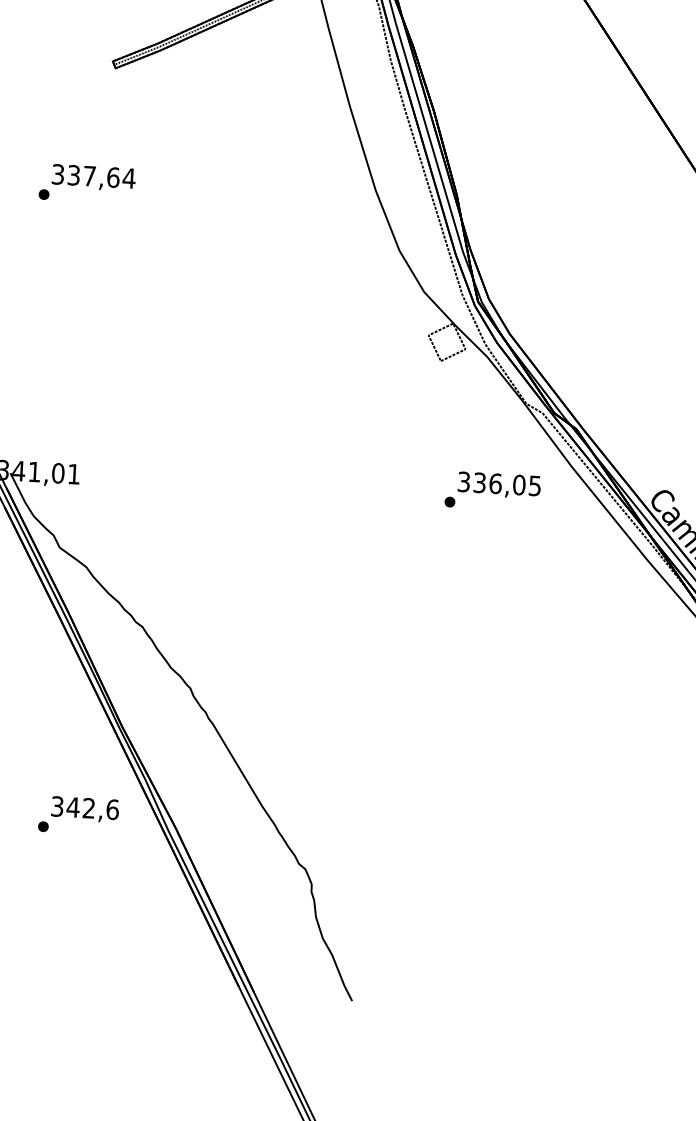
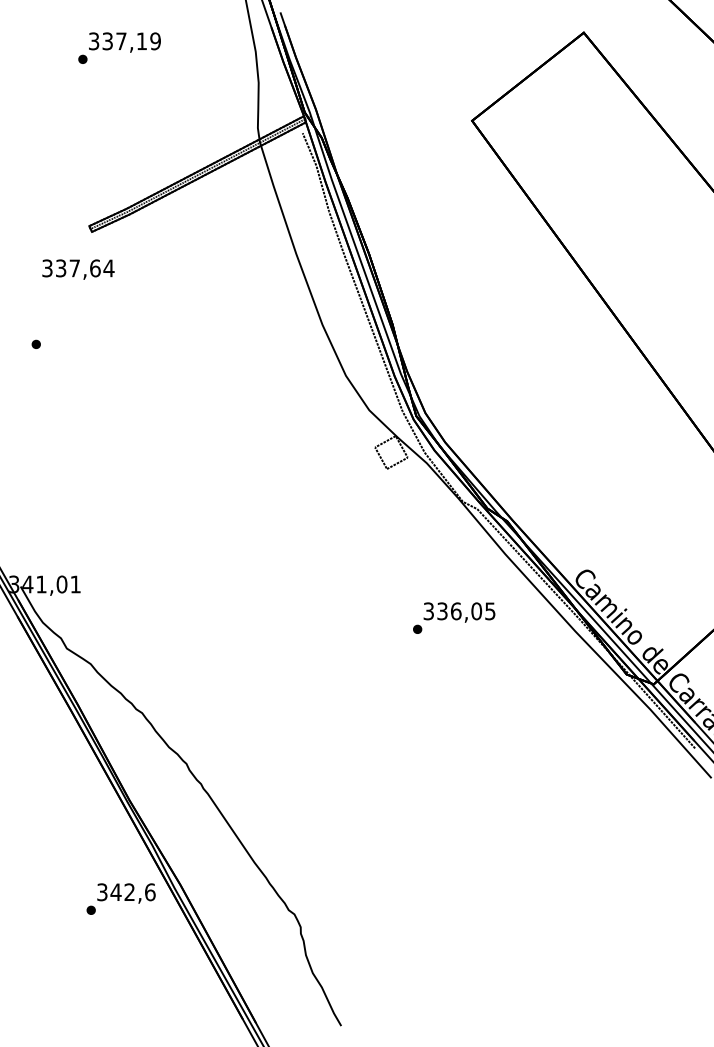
text: (93, 177) -> (78, 269), moved
text: (493, 490) -> (454, 617), moved
text: (77, 814) -> (120, 898), moved

